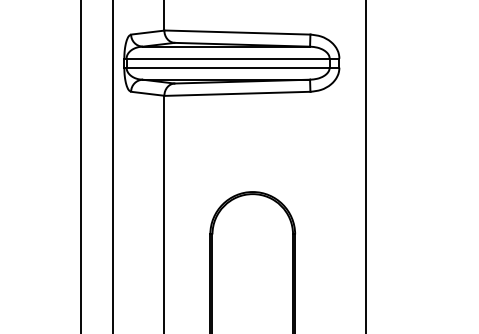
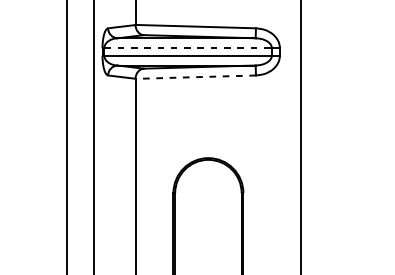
line: (228, 58) -> (188, 48), solid -> dashed
line: (236, 93) -> (195, 76), solid -> dashed

